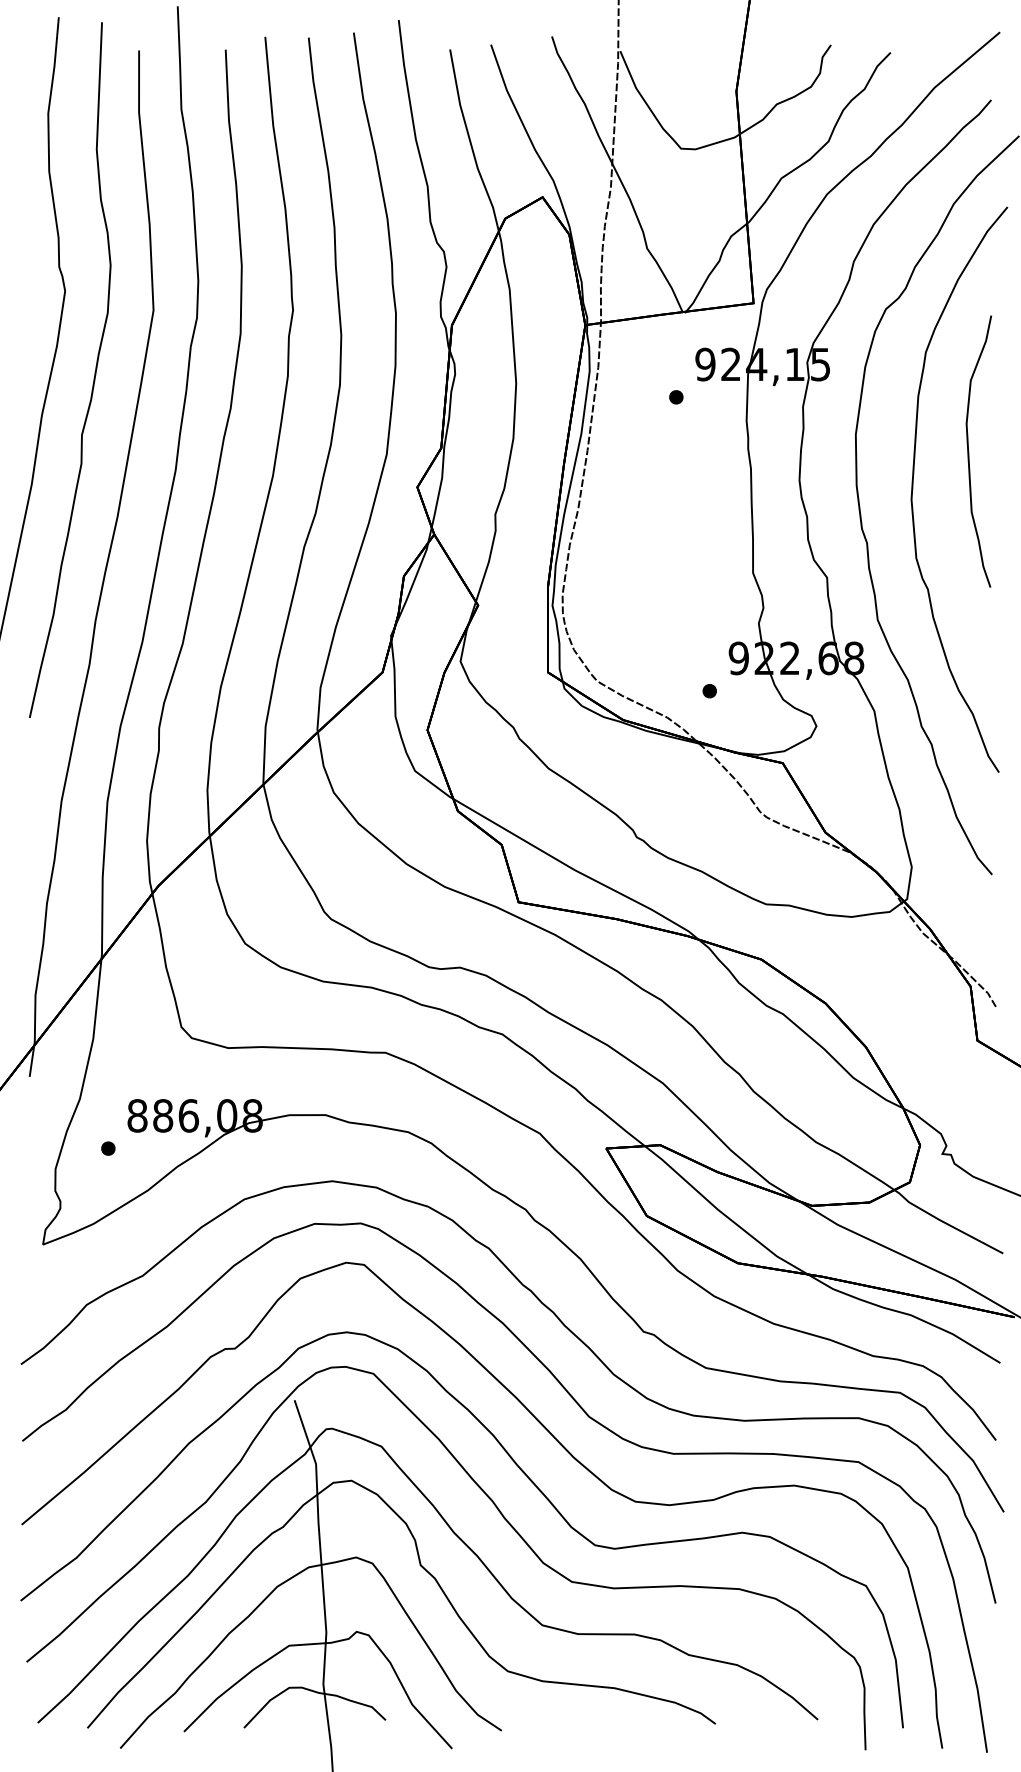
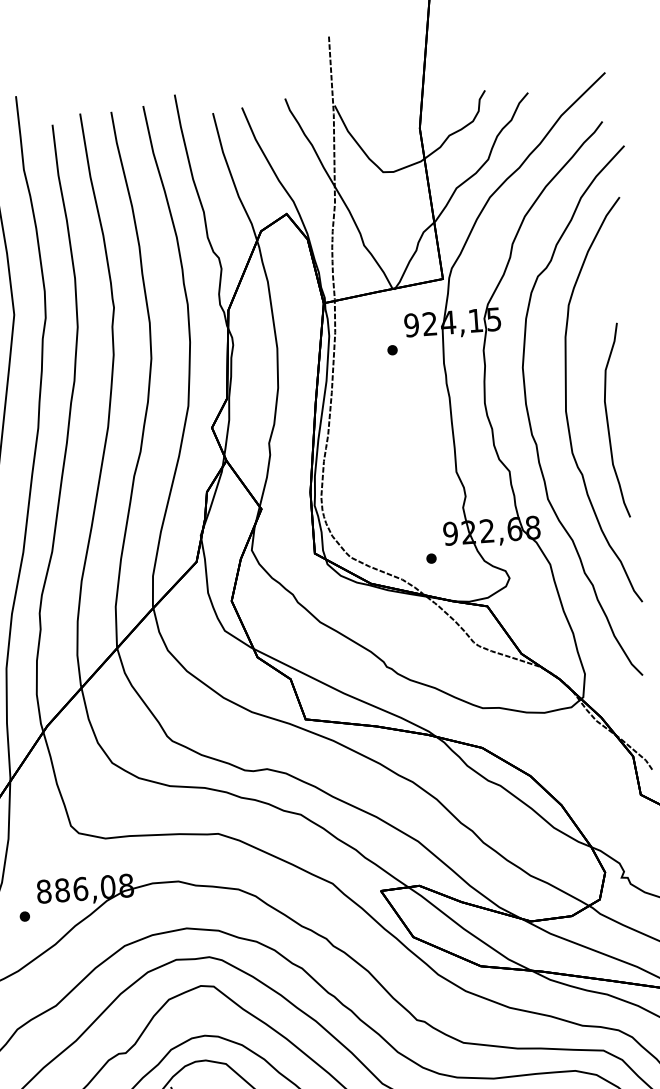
curve: (969, 451) -> (608, 421), moved

